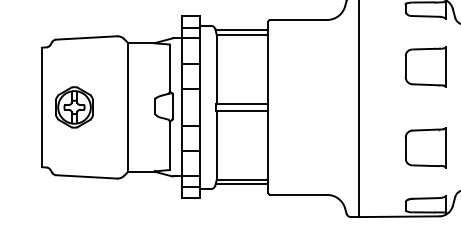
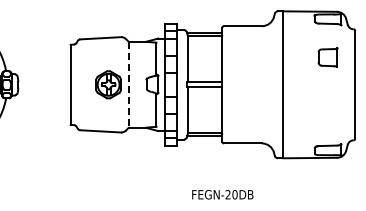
part: (425, 66) -> (327, 57), size x0.7
part: (74, 106) -> (108, 84), moved
line: (128, 108) -> (128, 85), solid -> dashed
part: (425, 147) -> (327, 111), removed

